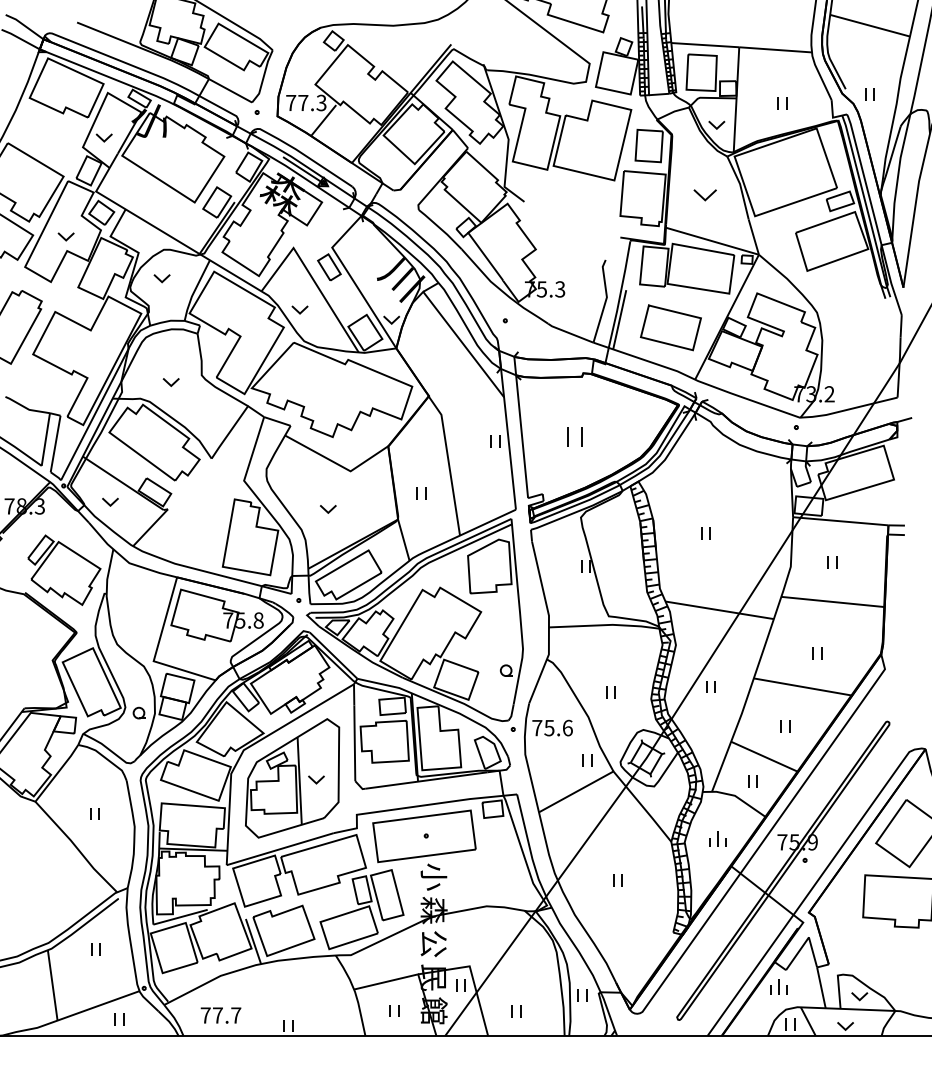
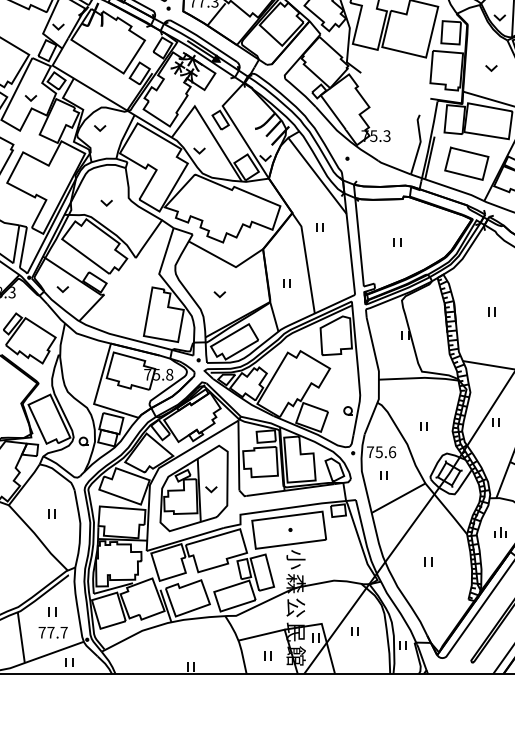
part: (704, 195) -> (490, 68), size x0.71
part: (574, 437) -> (397, 242), size x0.62
part: (495, 441) -> (320, 227), moved
part: (587, 760) -> (383, 475), moved
part: (516, 1011) -> (355, 631), moved
text: (220, 1015) -> (52, 632), moved

